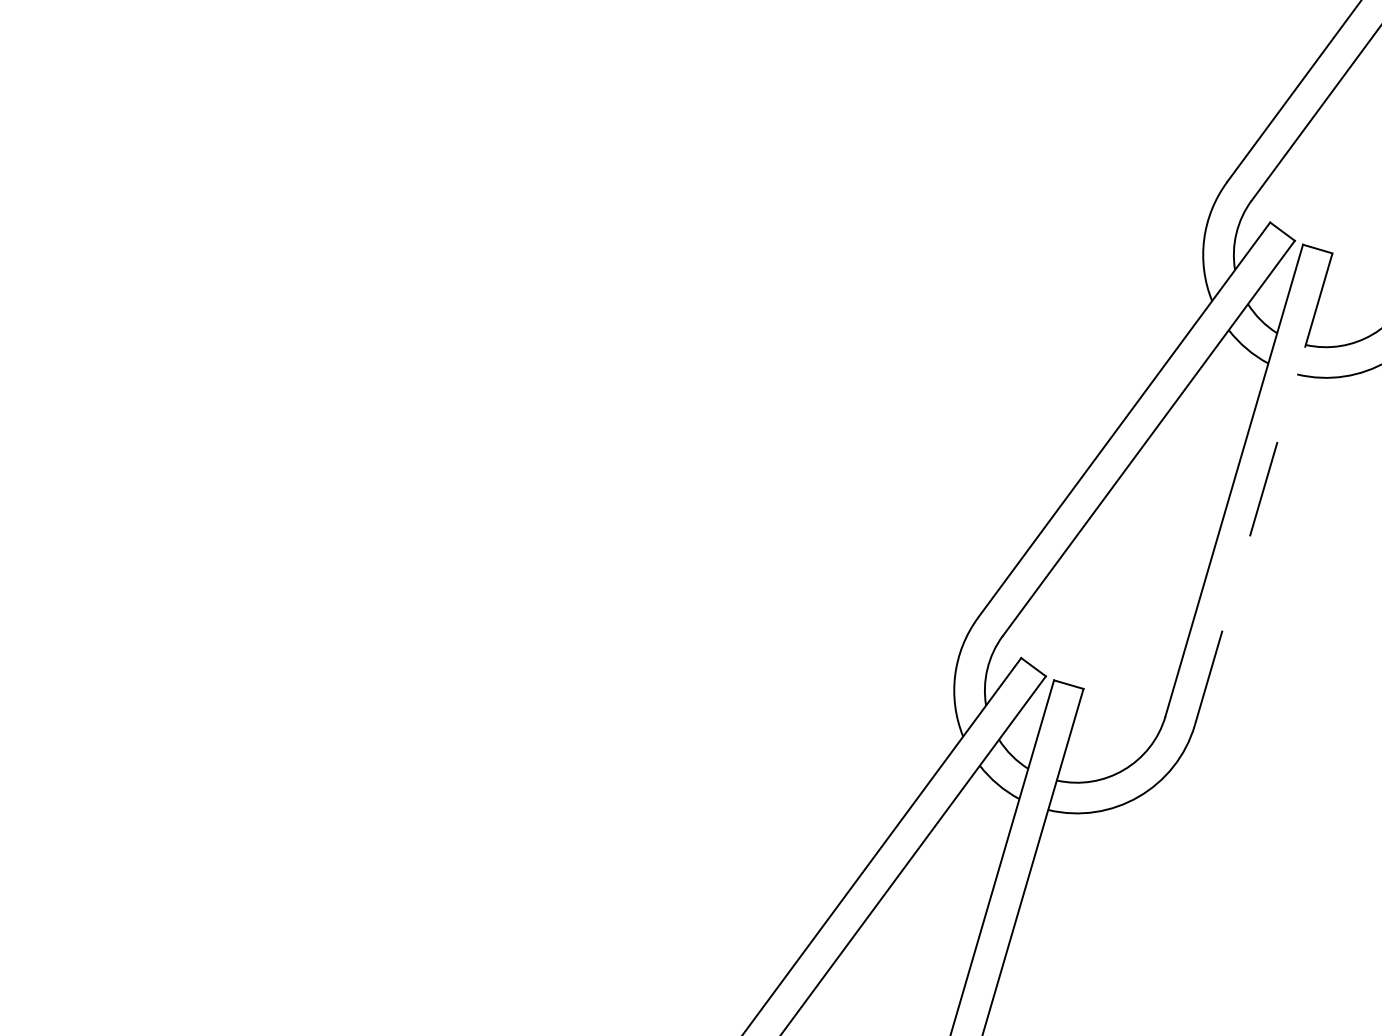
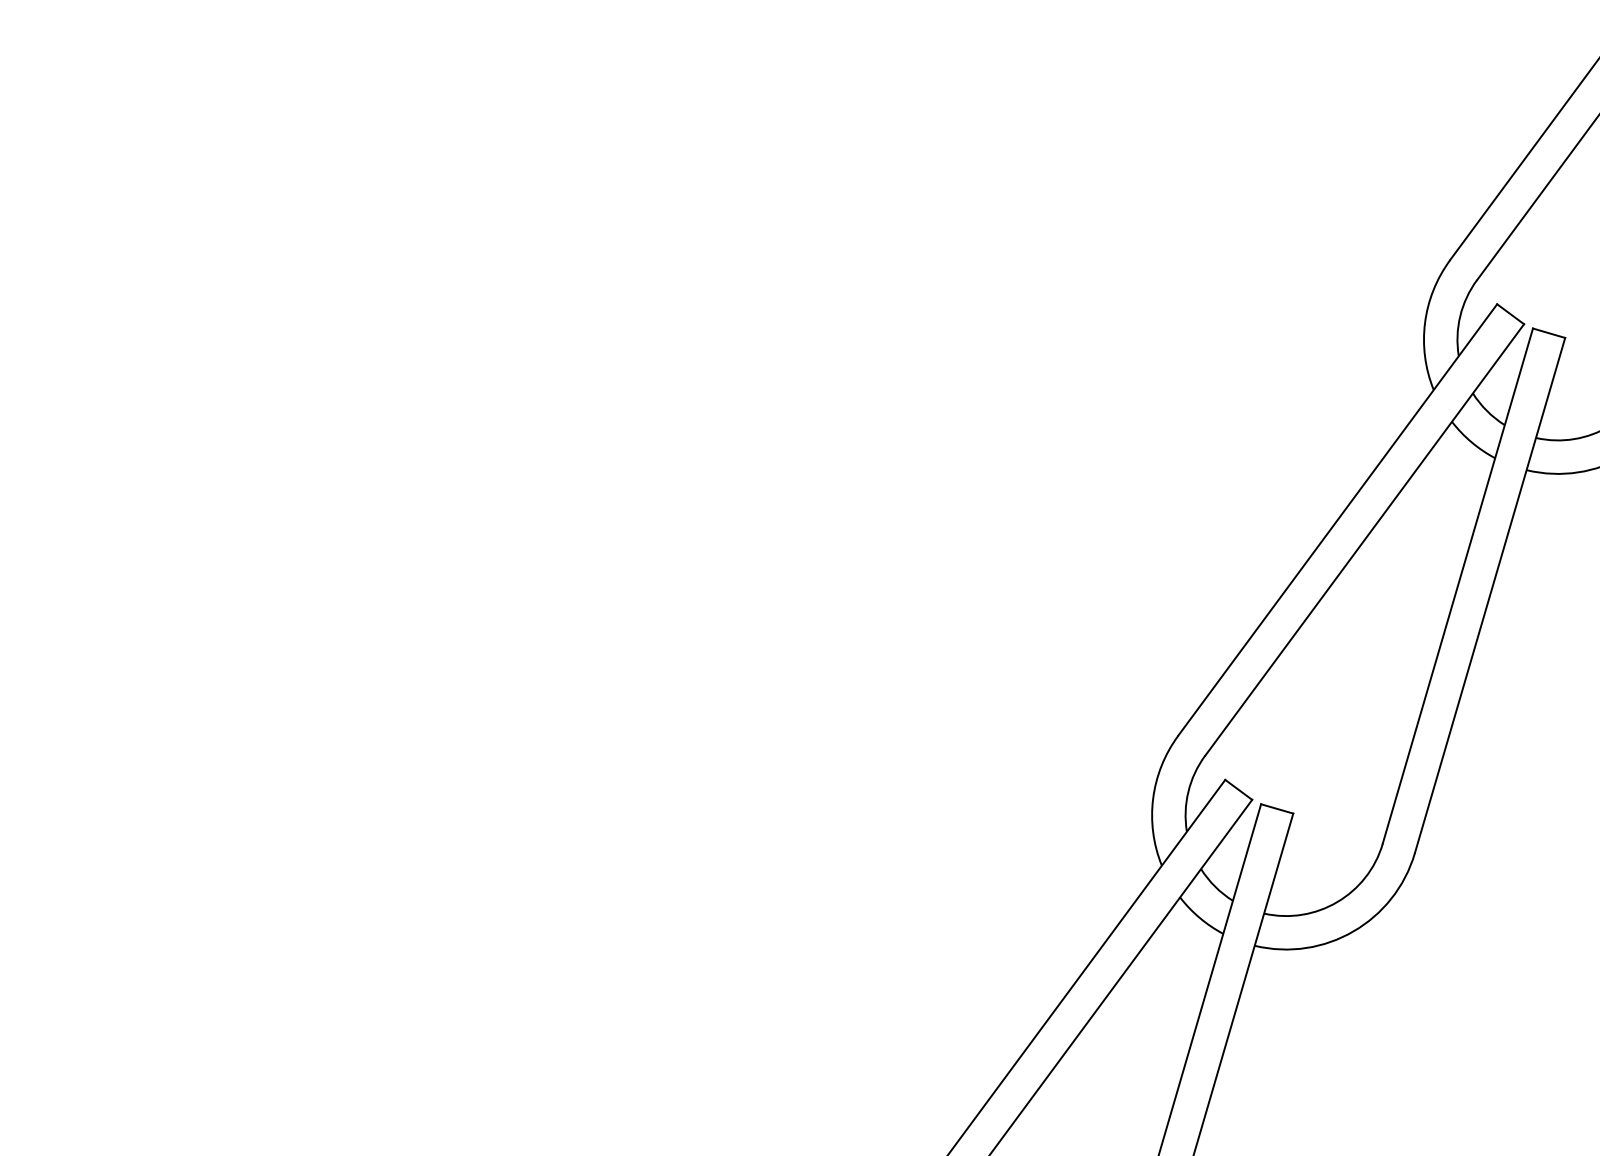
line: (1263, 489) -> (1489, 595), dashed -> solid

